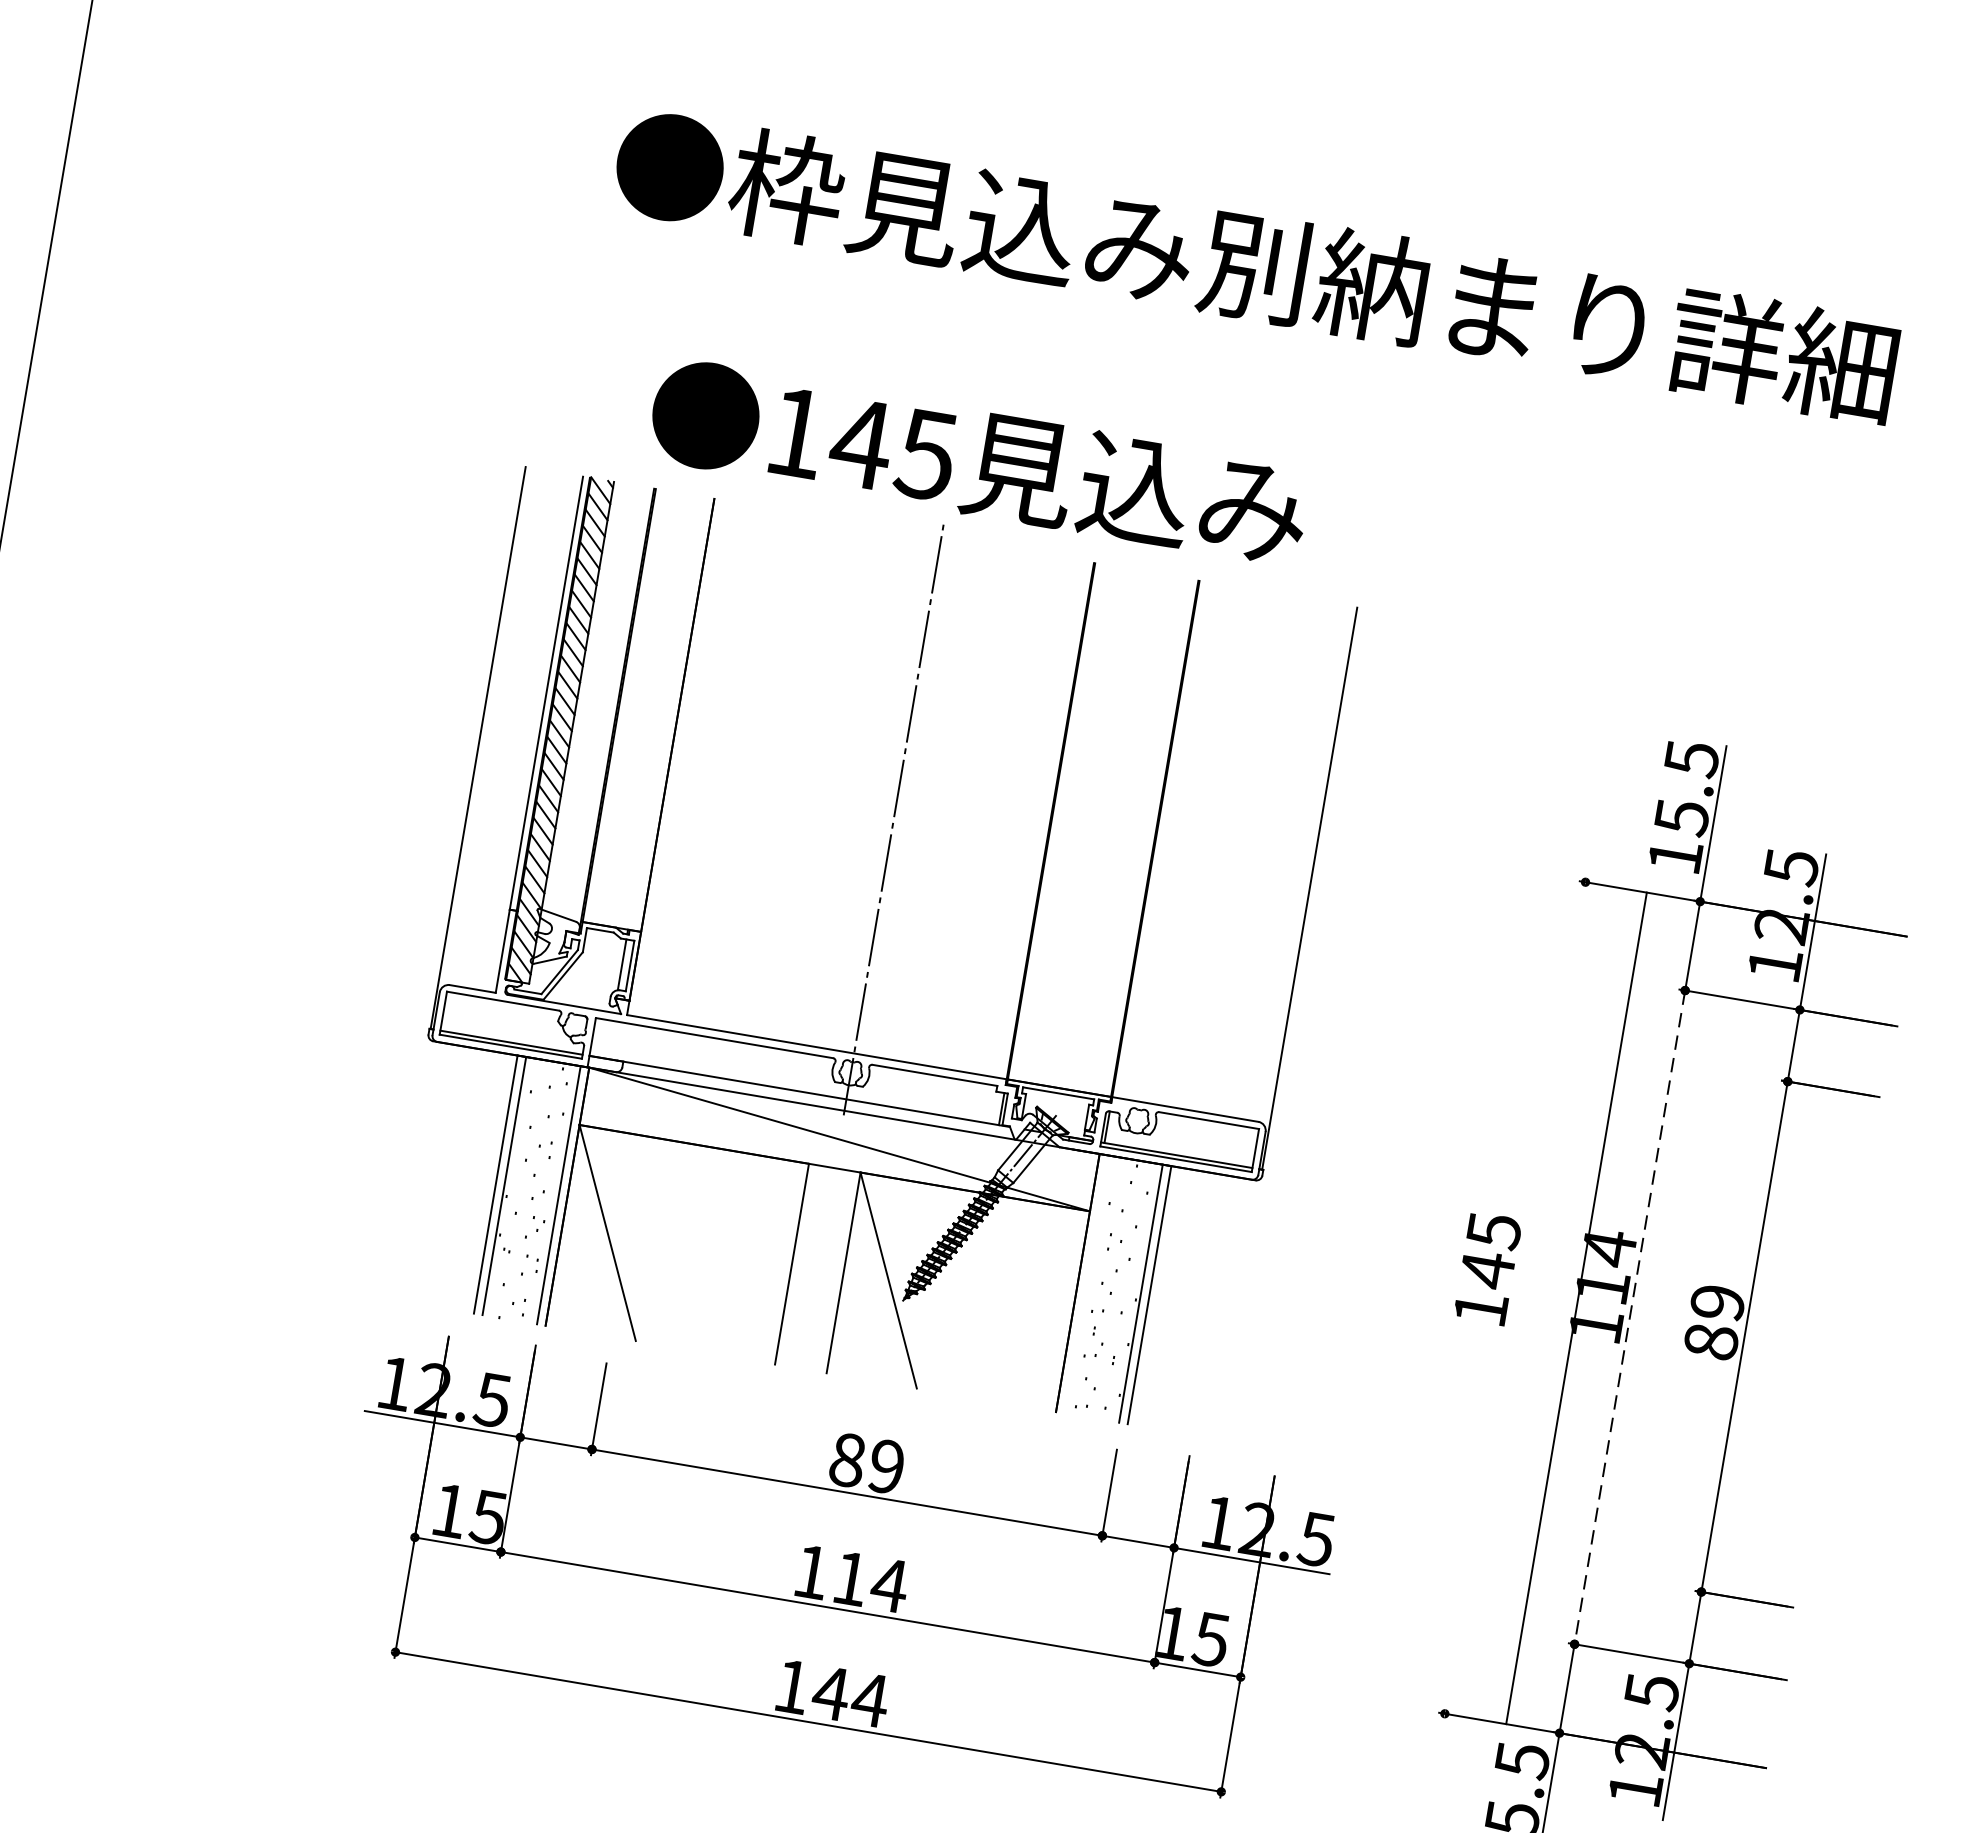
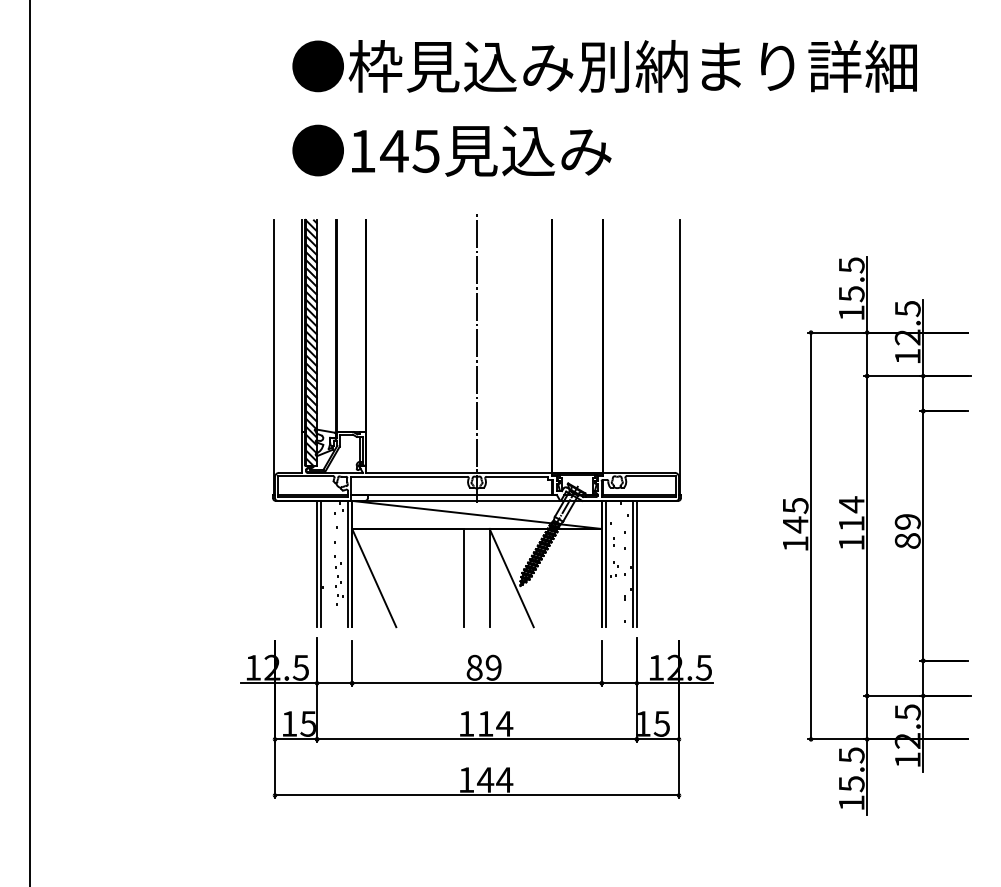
text: (978, 461) -> (451, 150), moved
line: (1087, 1283) -> (606, 563), added
line: (1577, 1307) -> (811, 535), moved
line: (1630, 1316) -> (867, 535), dashed -> solid
part: (834, 1562) -> (476, 717), moved

